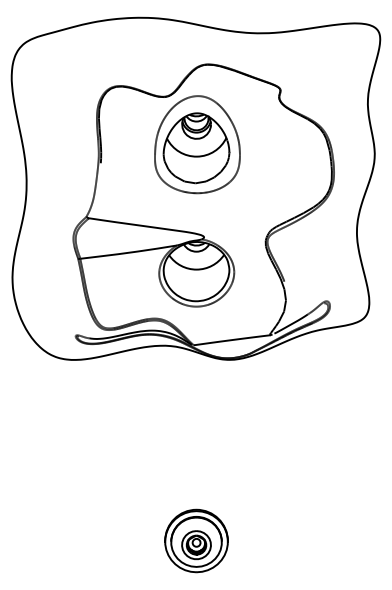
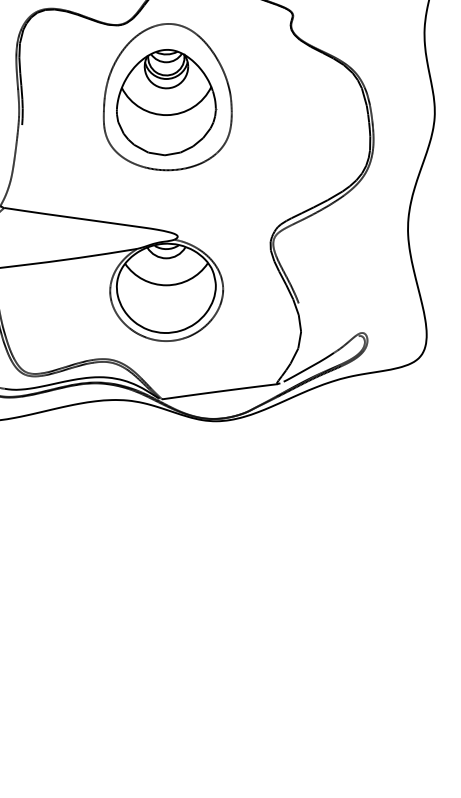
part: (196, 540) -> (166, 693), removed

